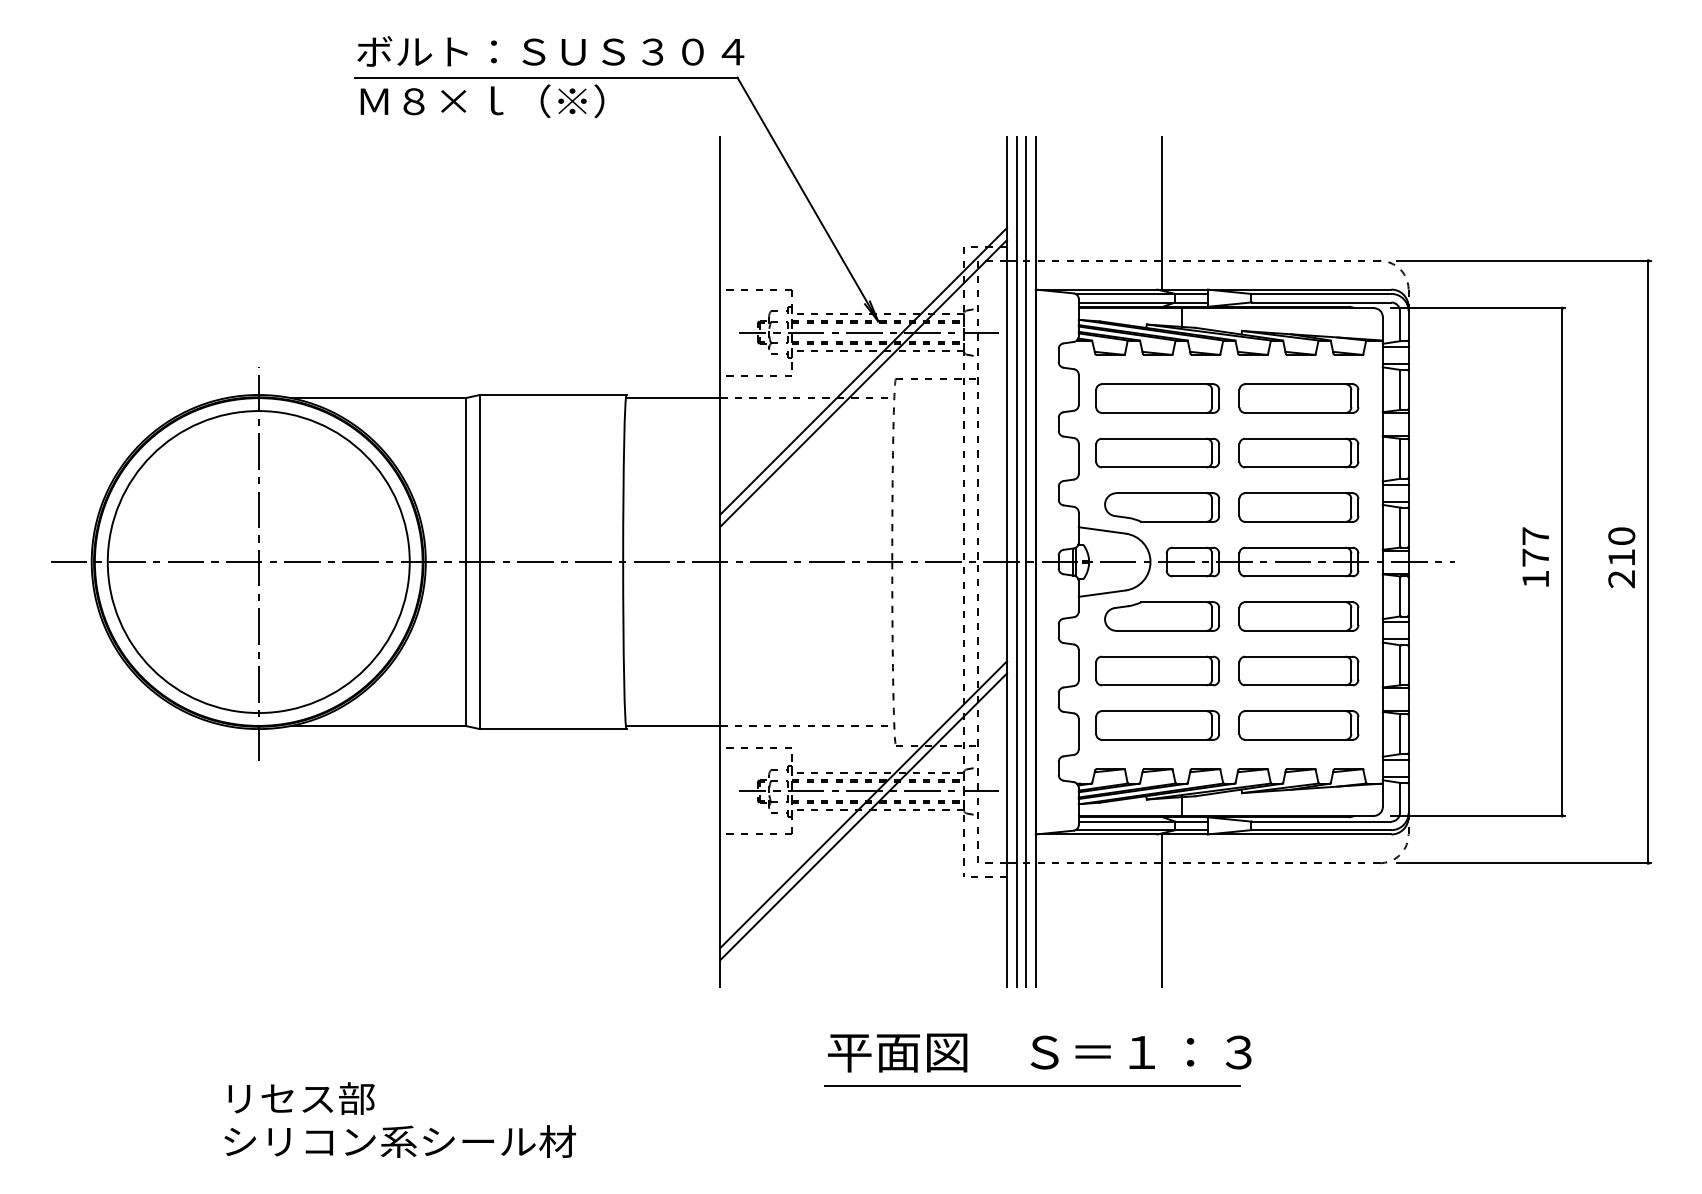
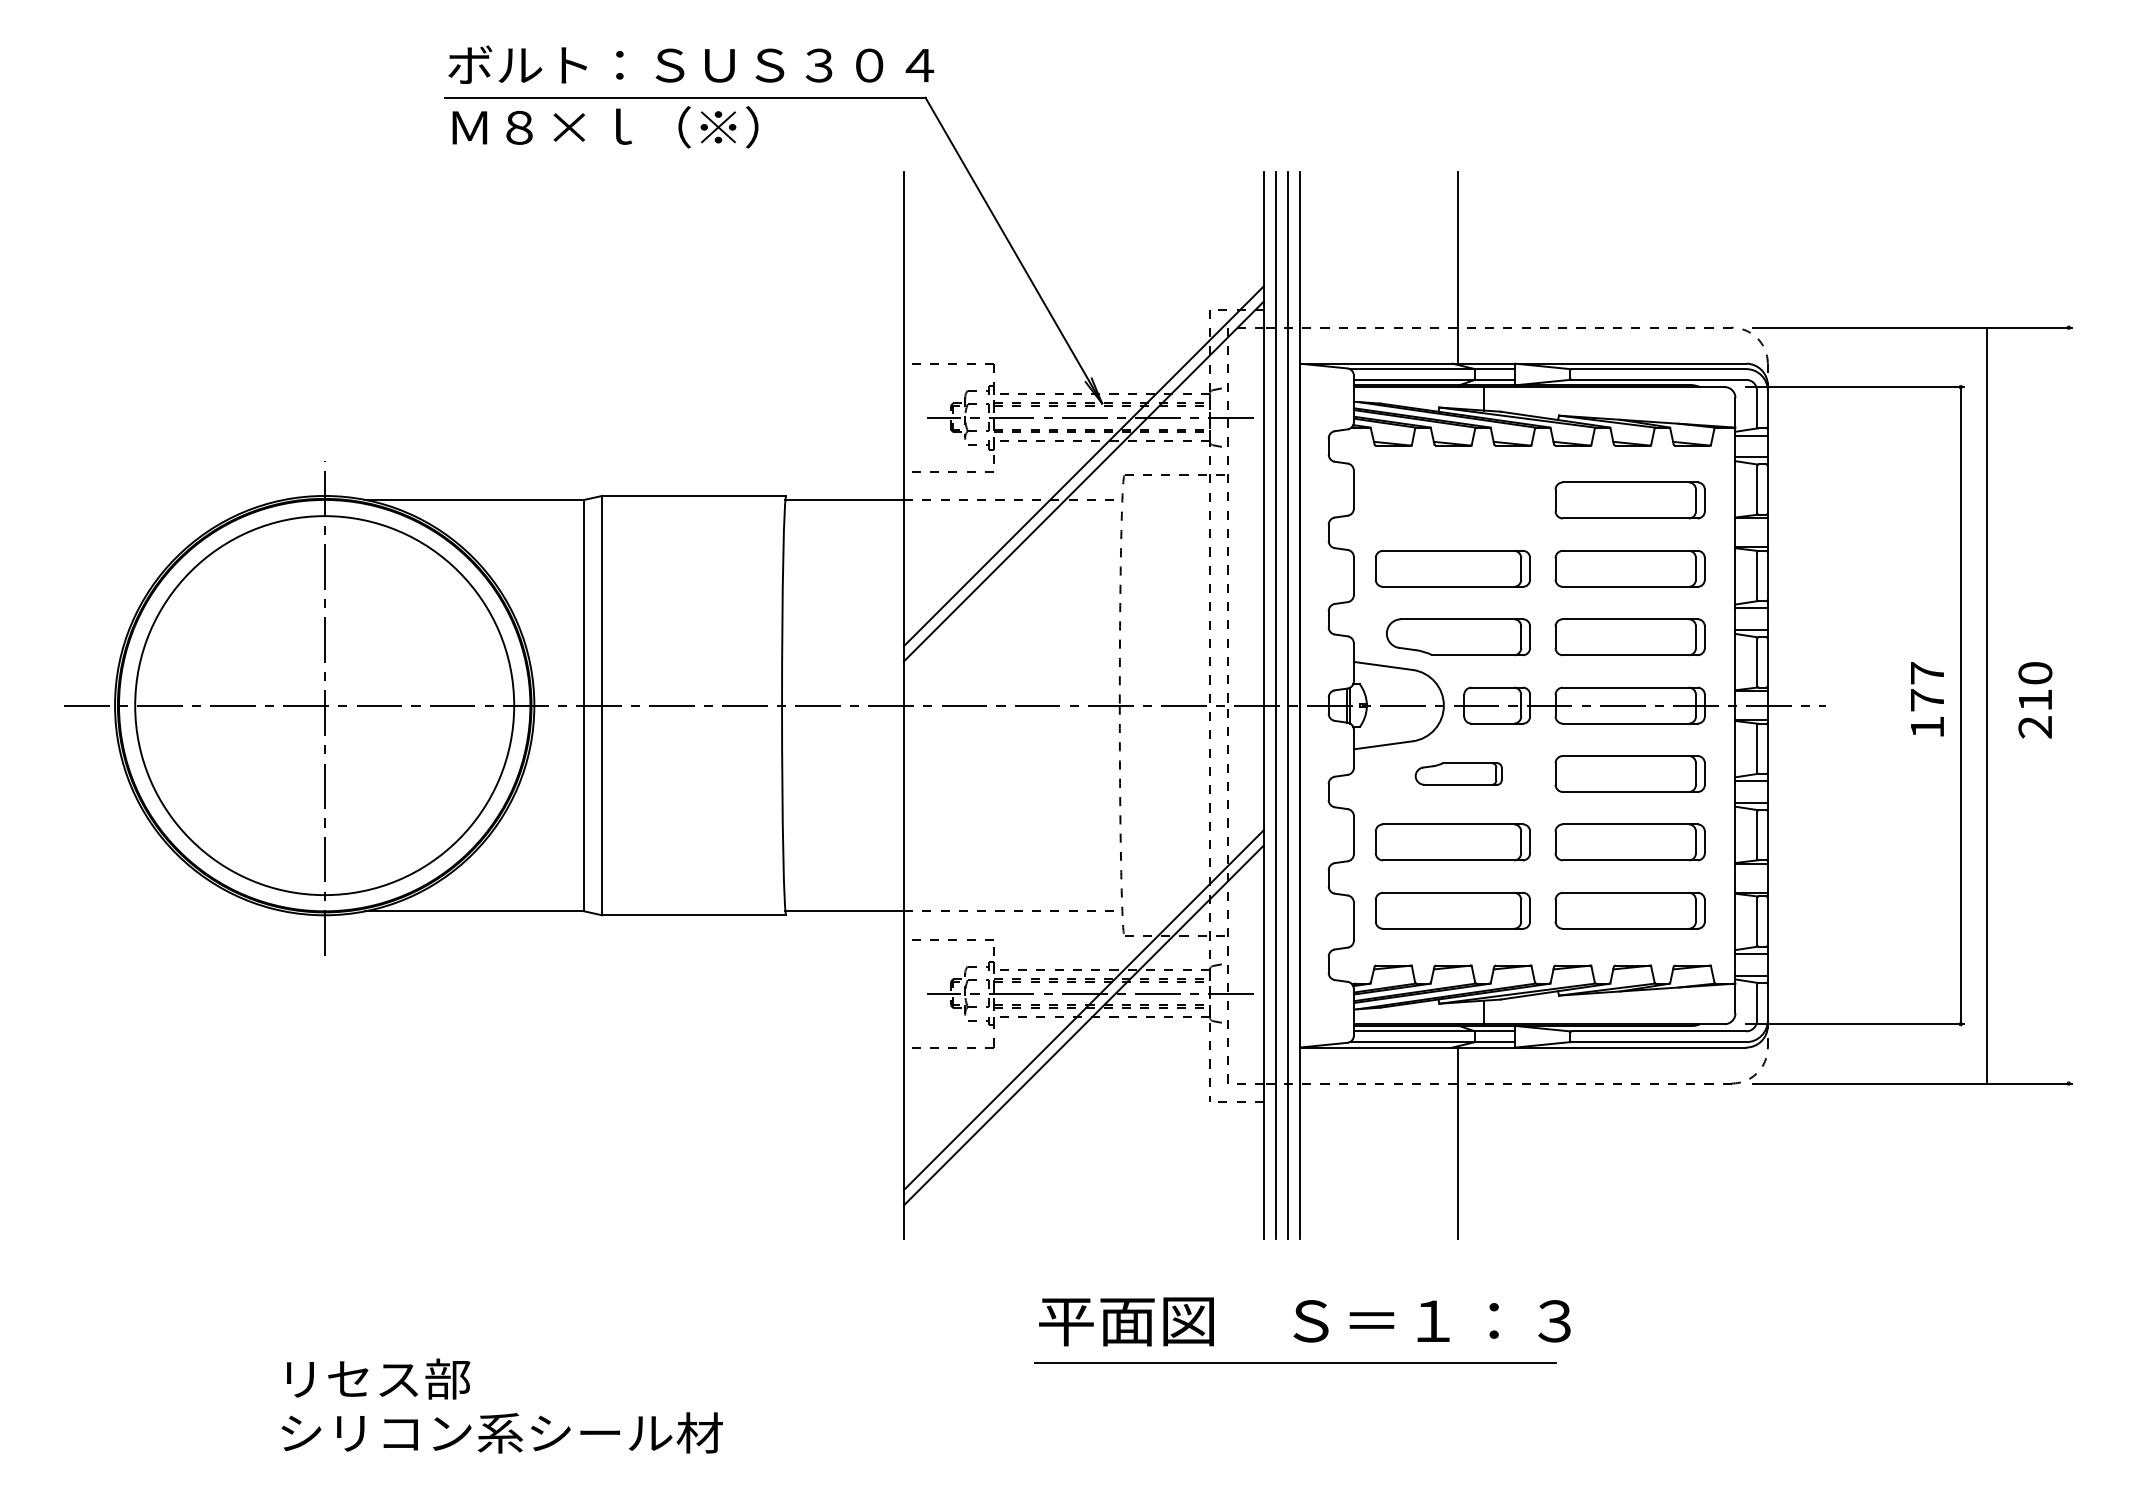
part: (1157, 398) -> (1452, 500), removed
line: (1648, 561) -> (1987, 704), moved
part: (1162, 616) -> (1458, 773), size x0.6

